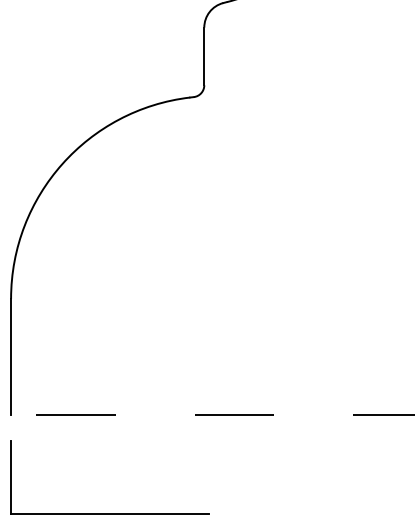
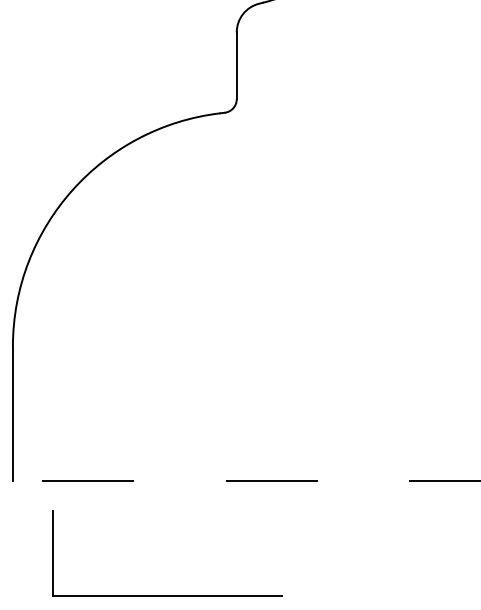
part: (109, 513) -> (167, 595), moved

